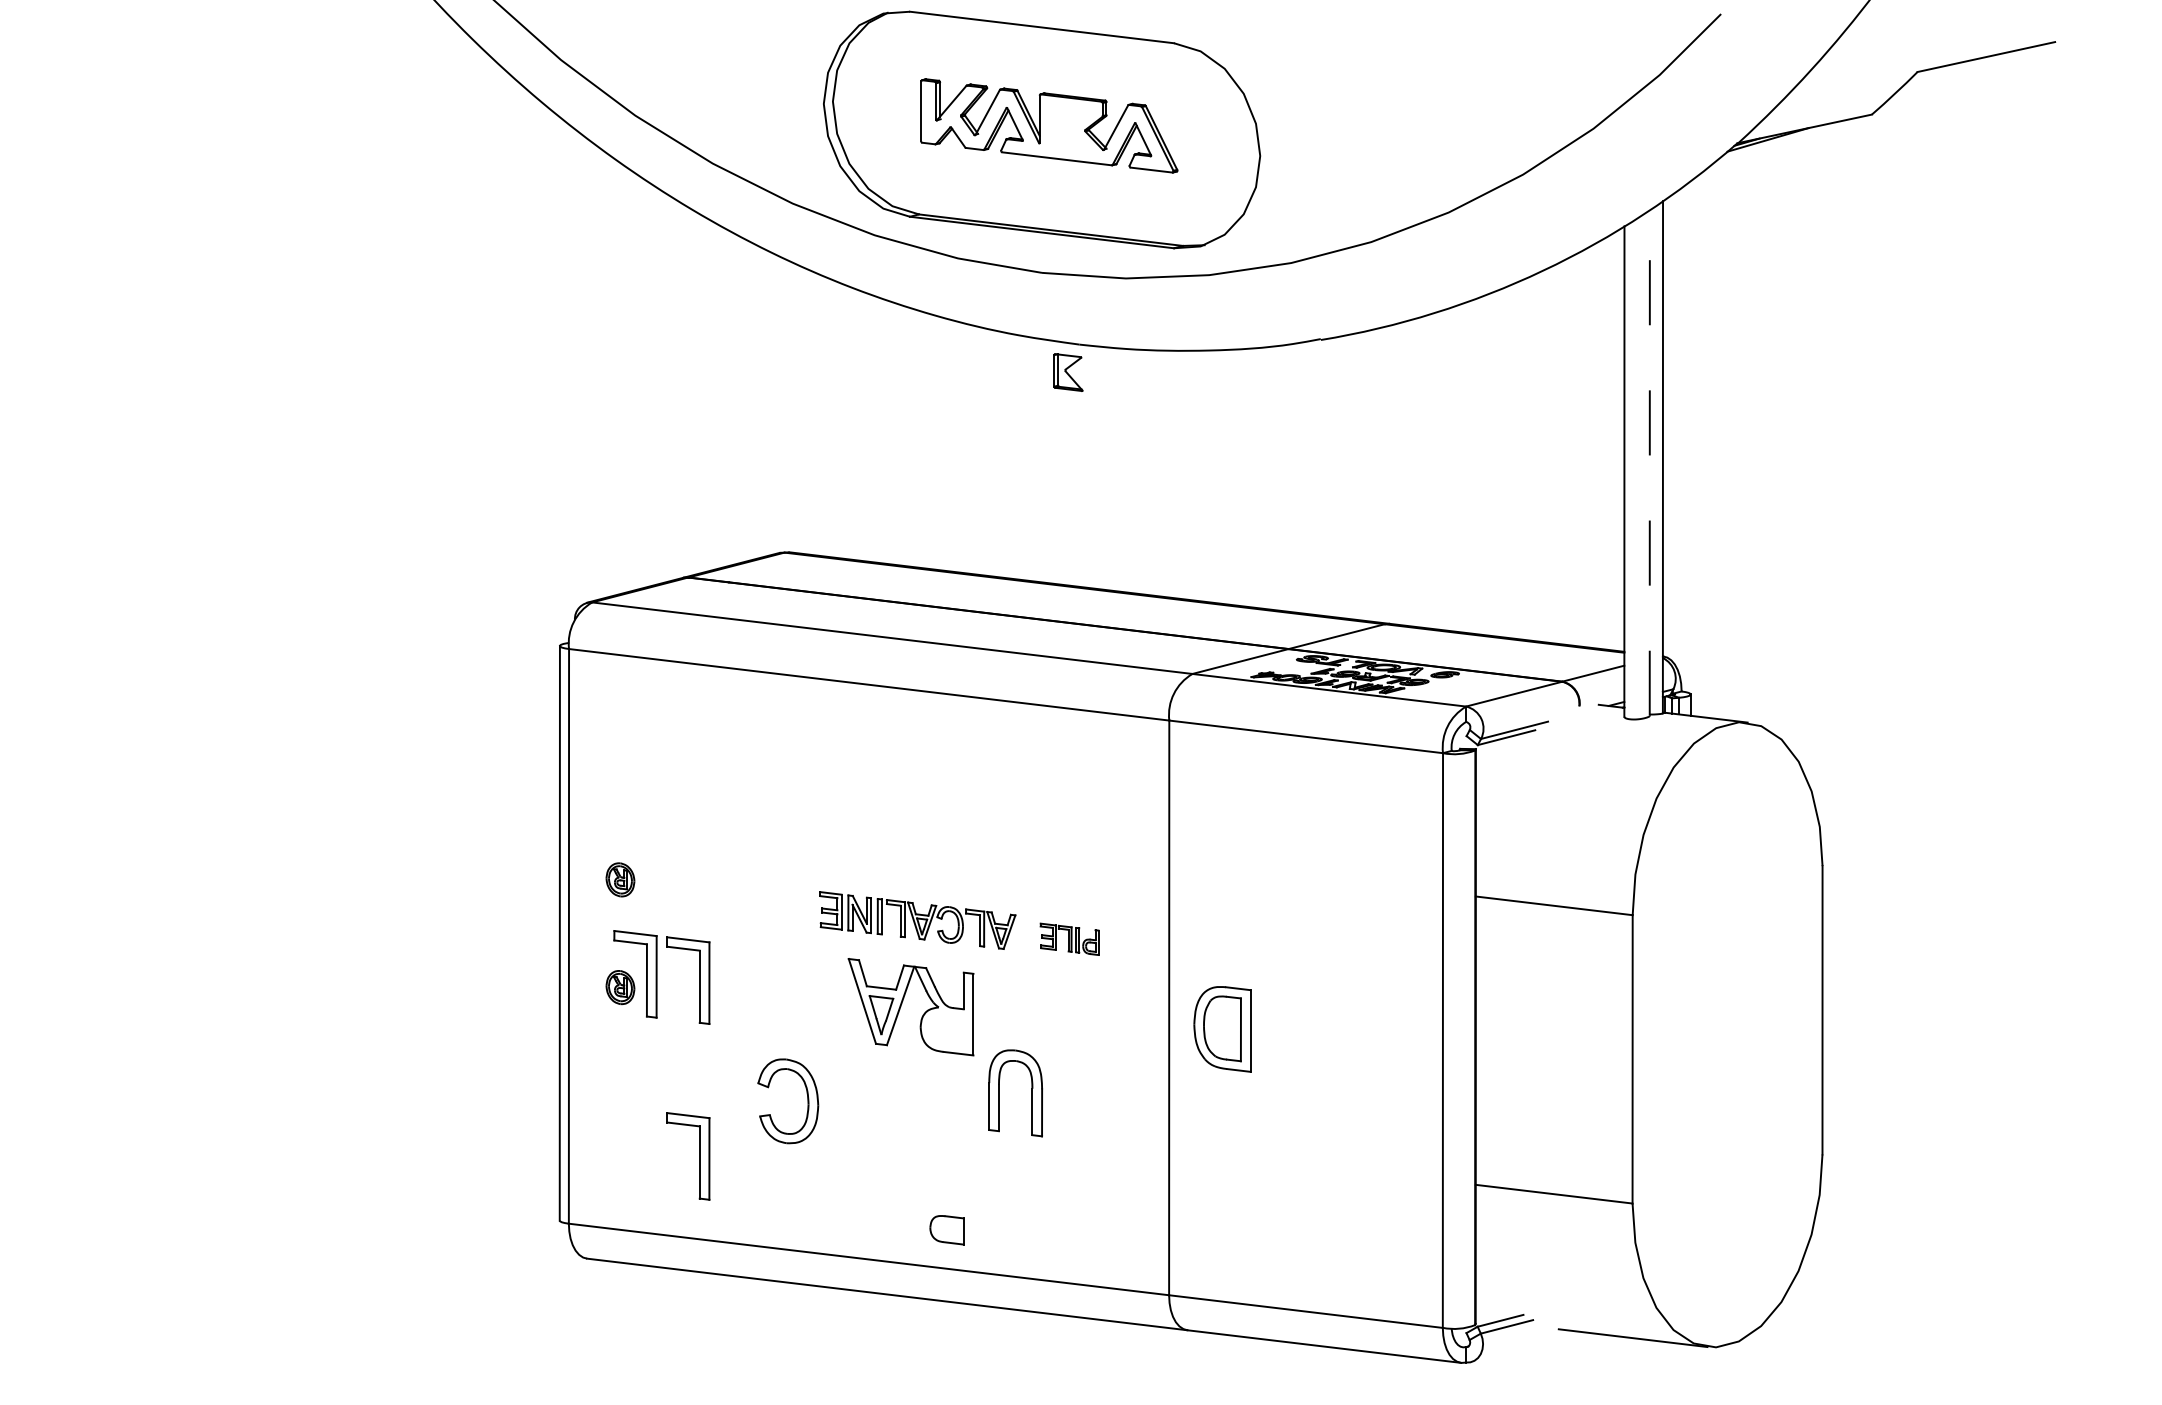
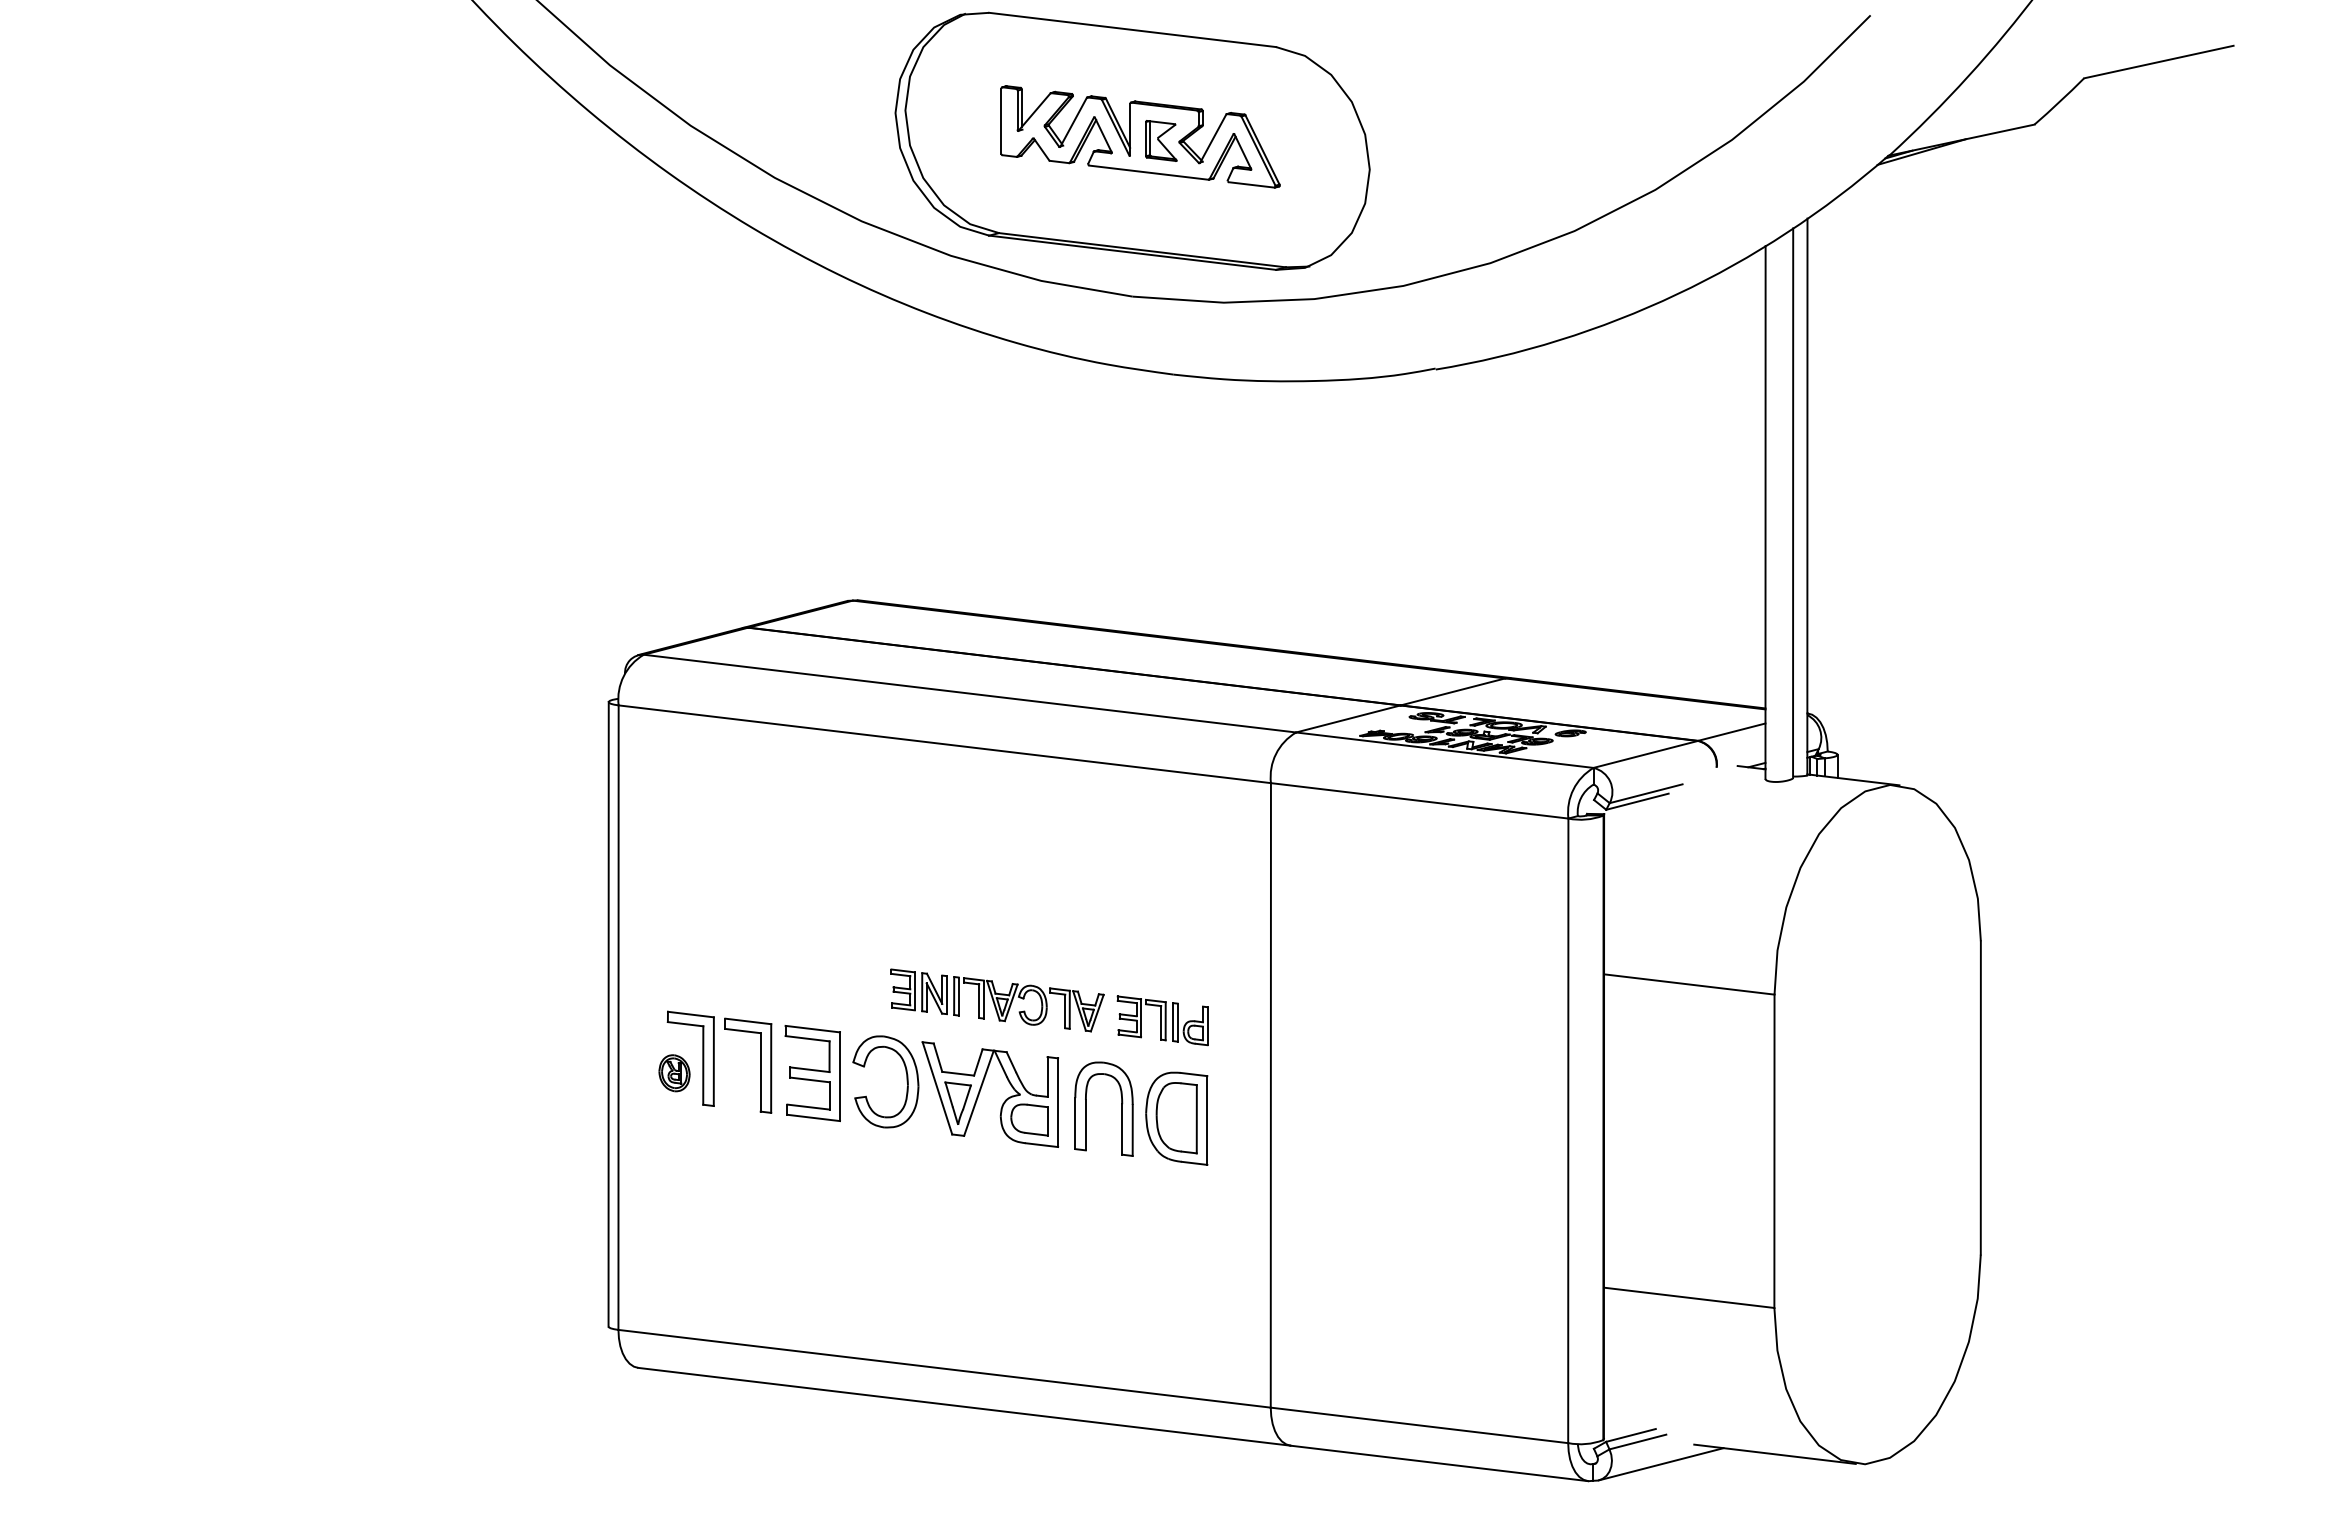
part: (1068, 372) -> (1161, 140), moved
line: (1650, 463) -> (1793, 503), dashed -> solid
part: (620, 880) -> (674, 956), removed
part: (1069, 938) -> (1162, 1020), size x1.43
part: (747, 987) -> (812, 1073), added
part: (1222, 1029) -> (1176, 1118), moved
part: (999, 1092) -> (1086, 1108), moved
part: (807, 1100) -> (906, 1081), moved
part: (699, 1156) -> (760, 1256), removed
part: (947, 1229) -> (1029, 1119), moved
line: (1527, 1347) -> (1660, 1464), added

